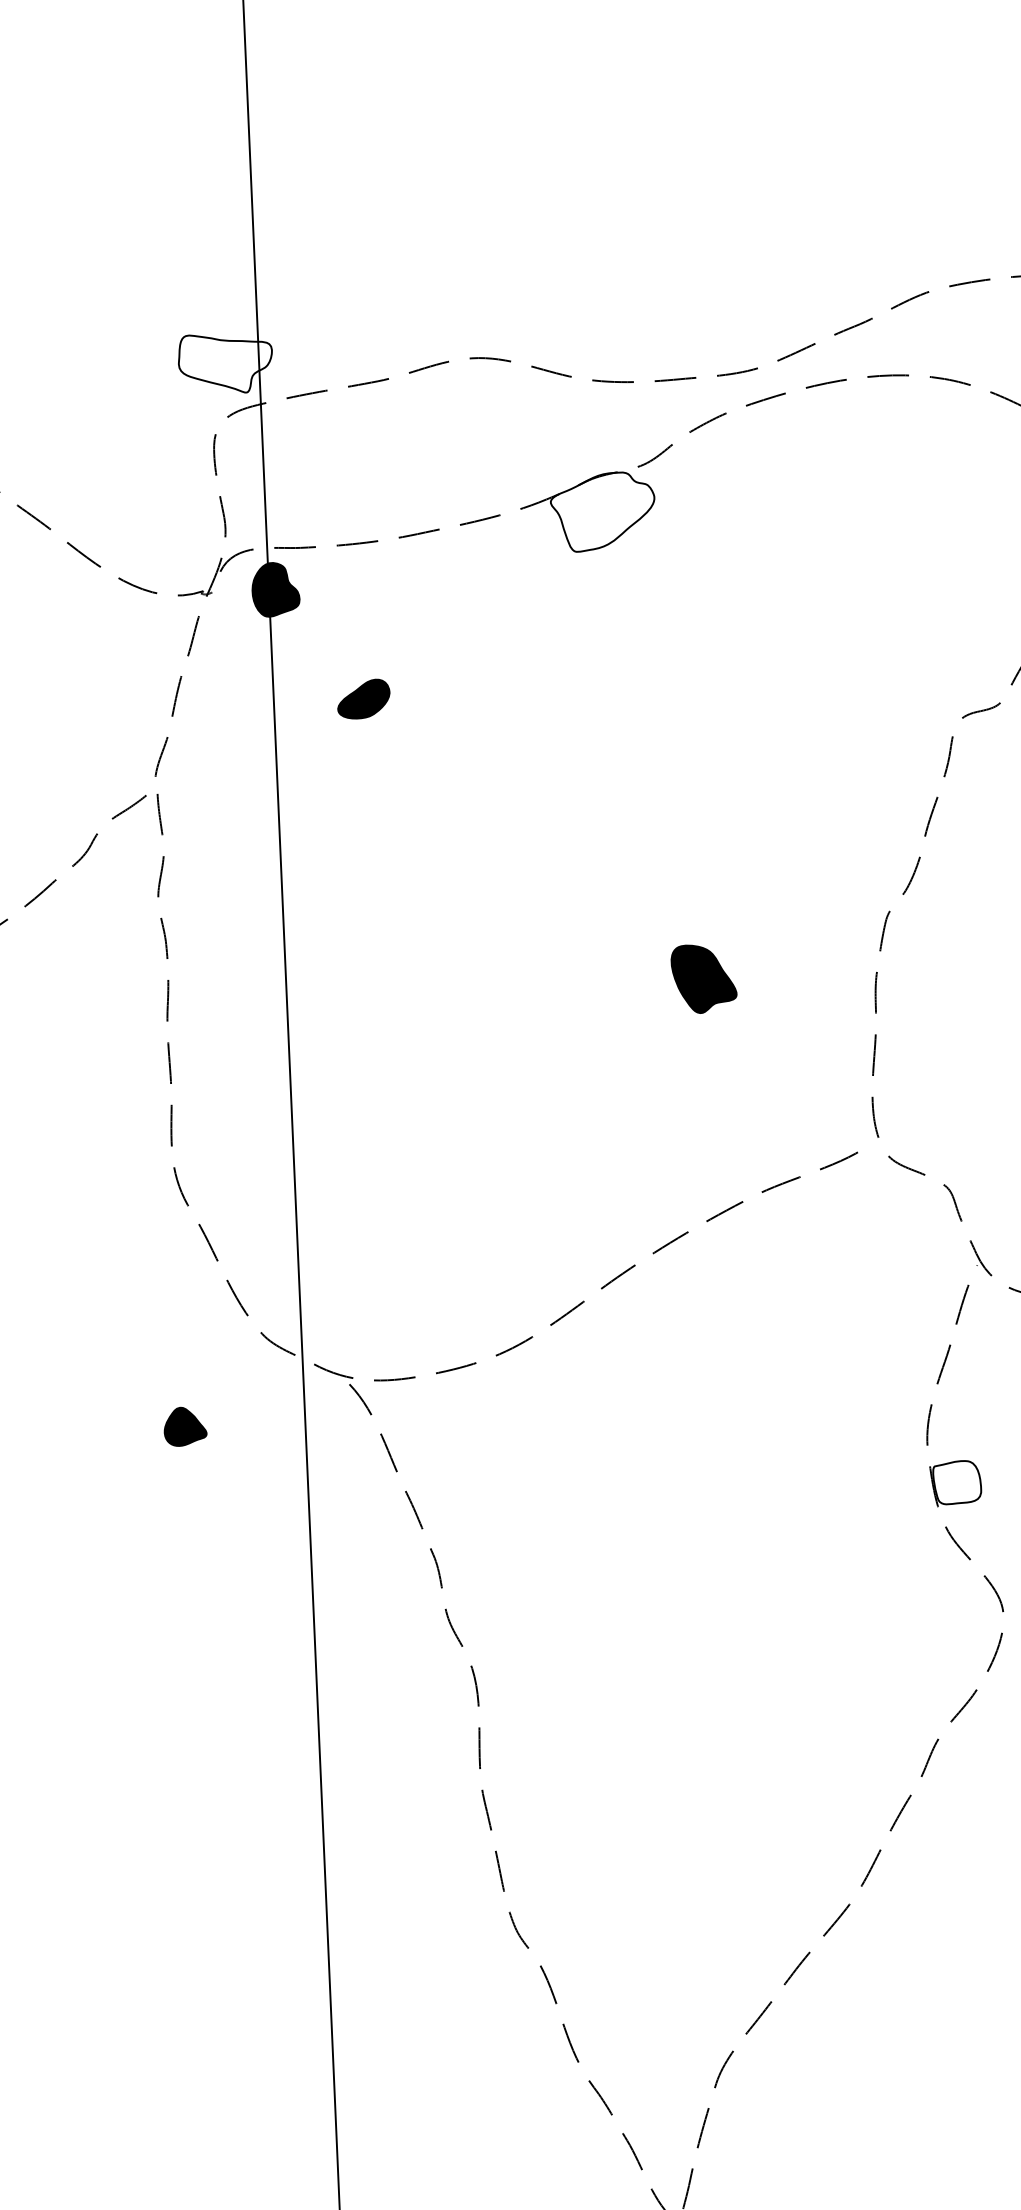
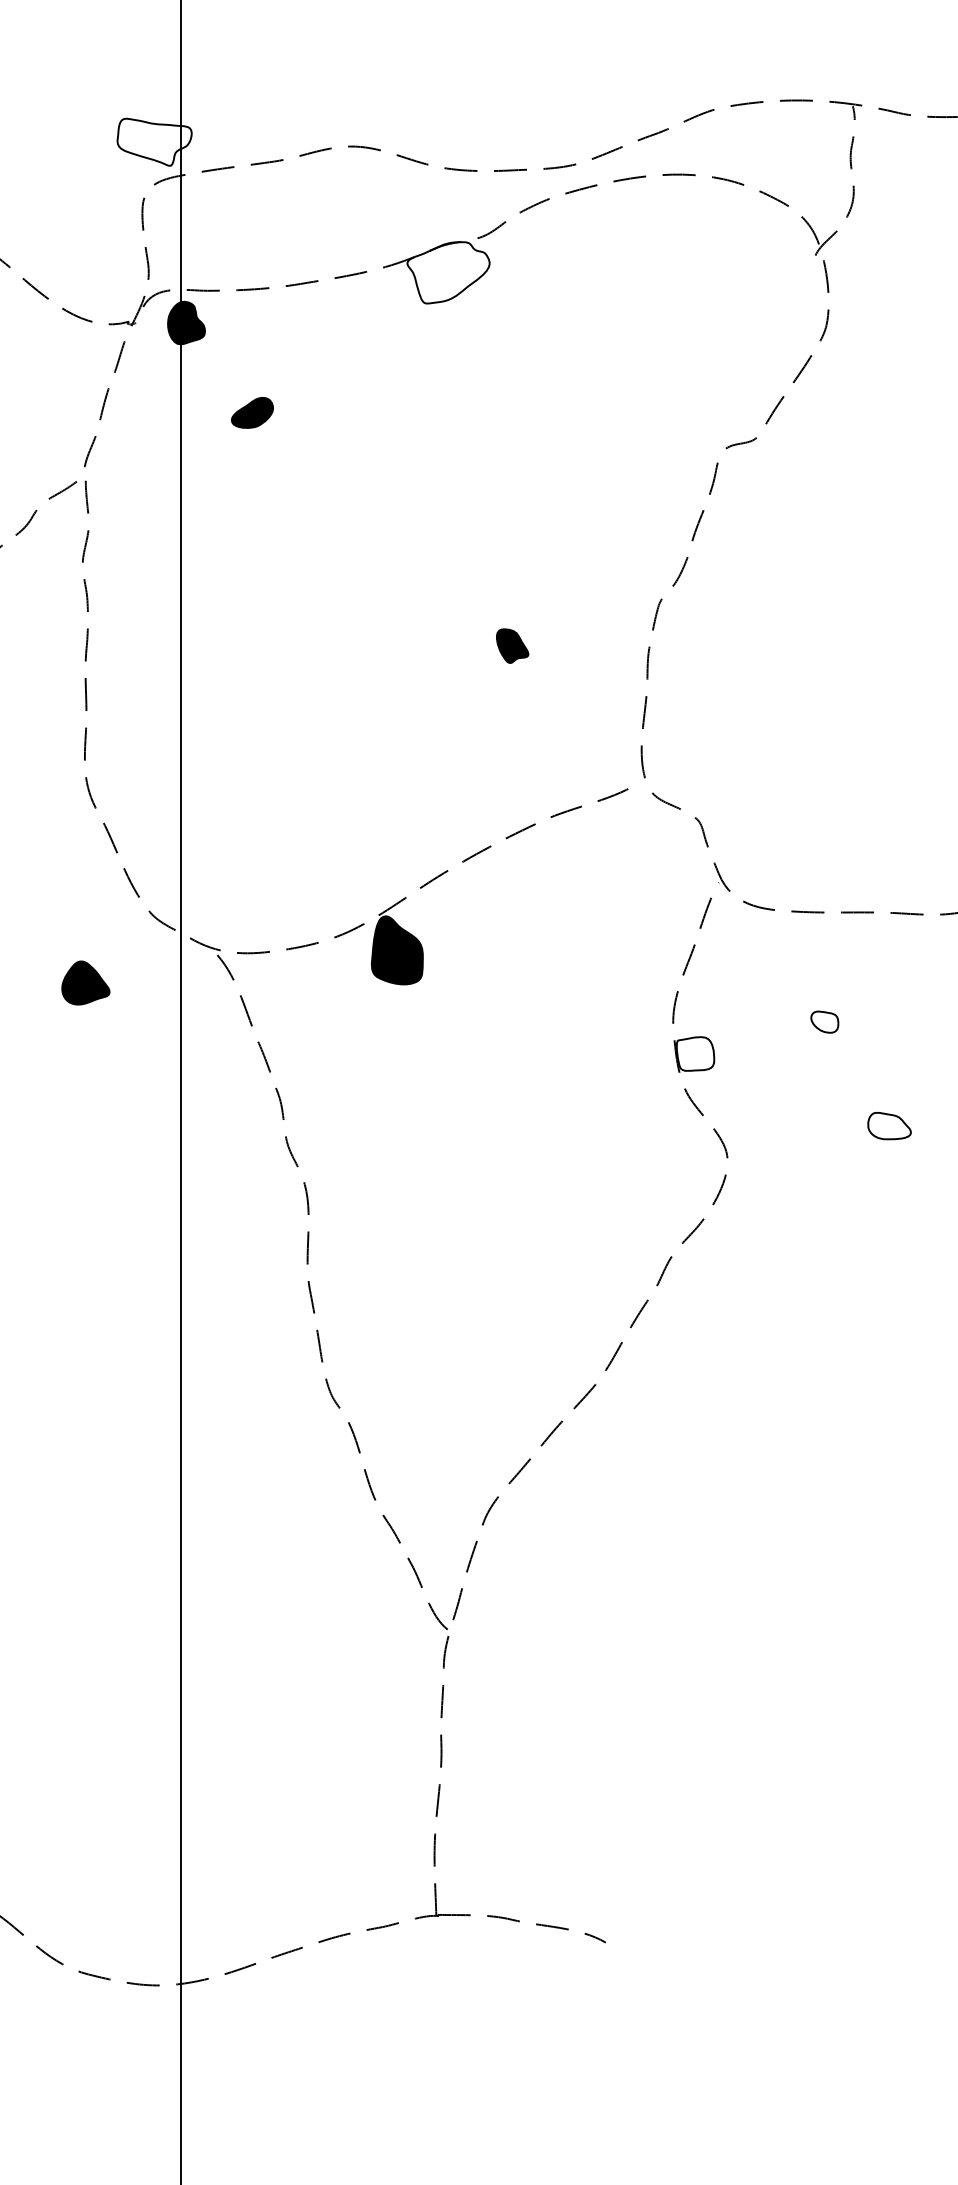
part: (704, 977) -> (512, 645), size x0.62
fill: (574, 1368) -> (396, 950), added
part: (184, 1425) -> (85, 982), size x1.43

